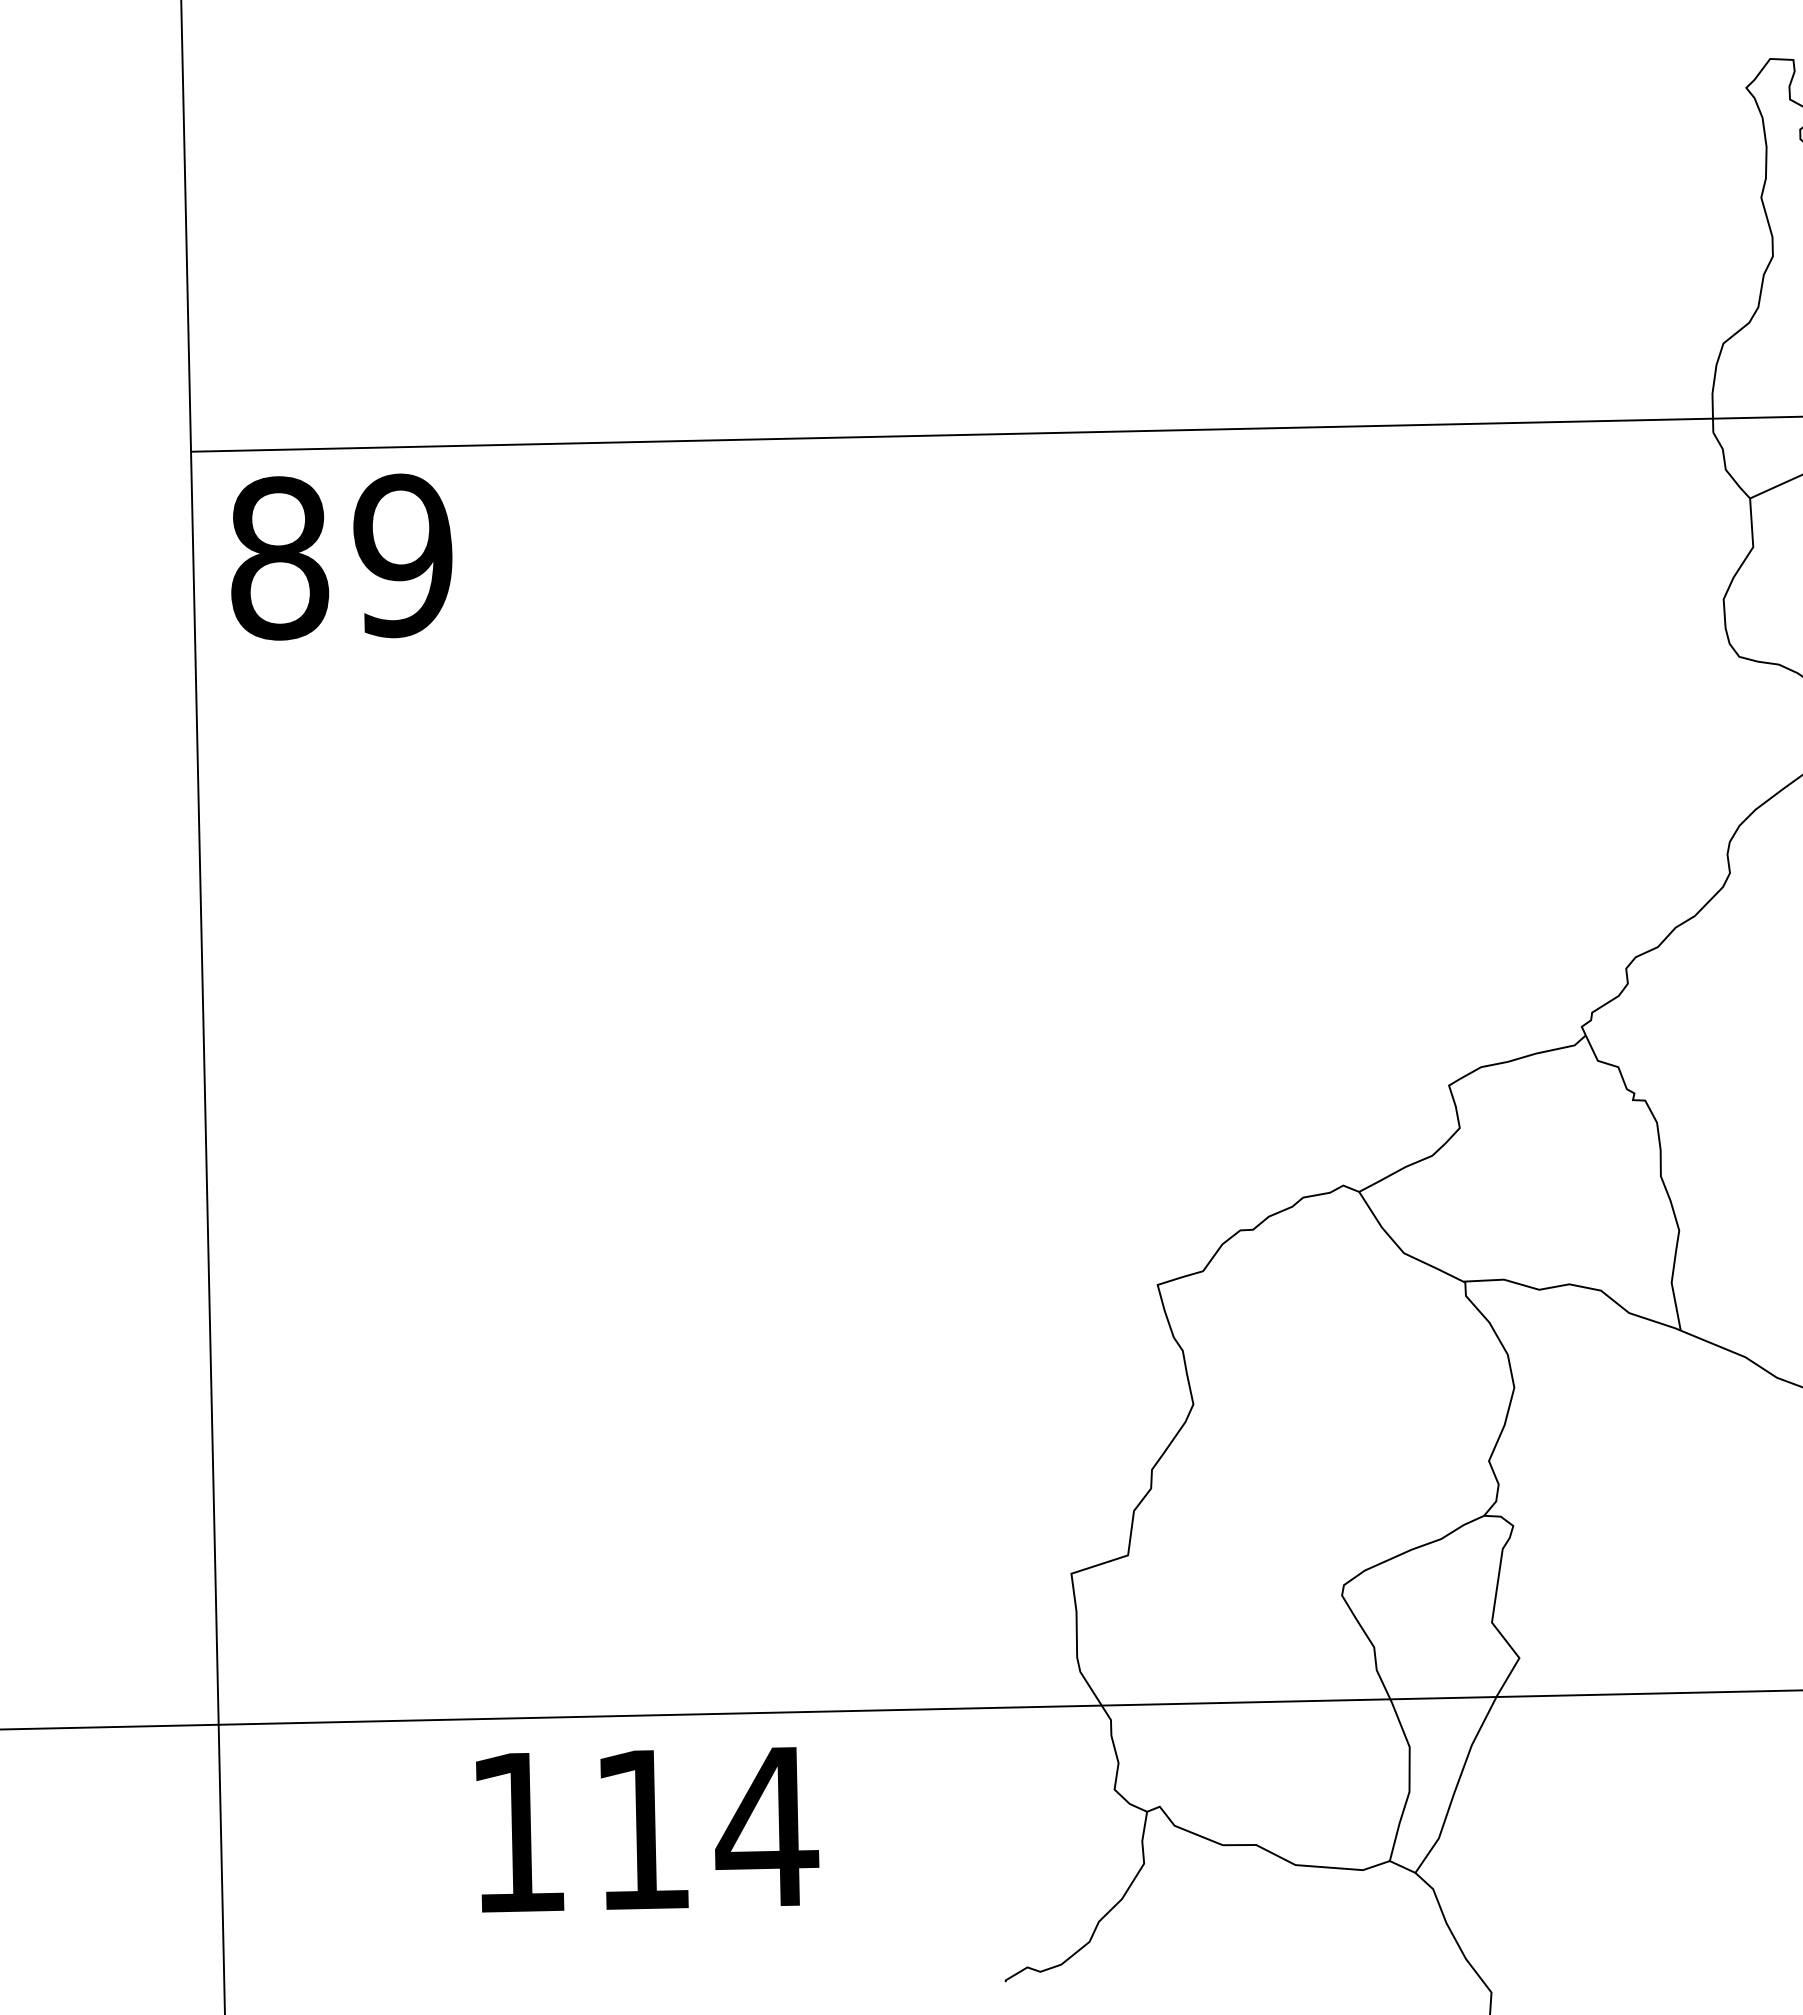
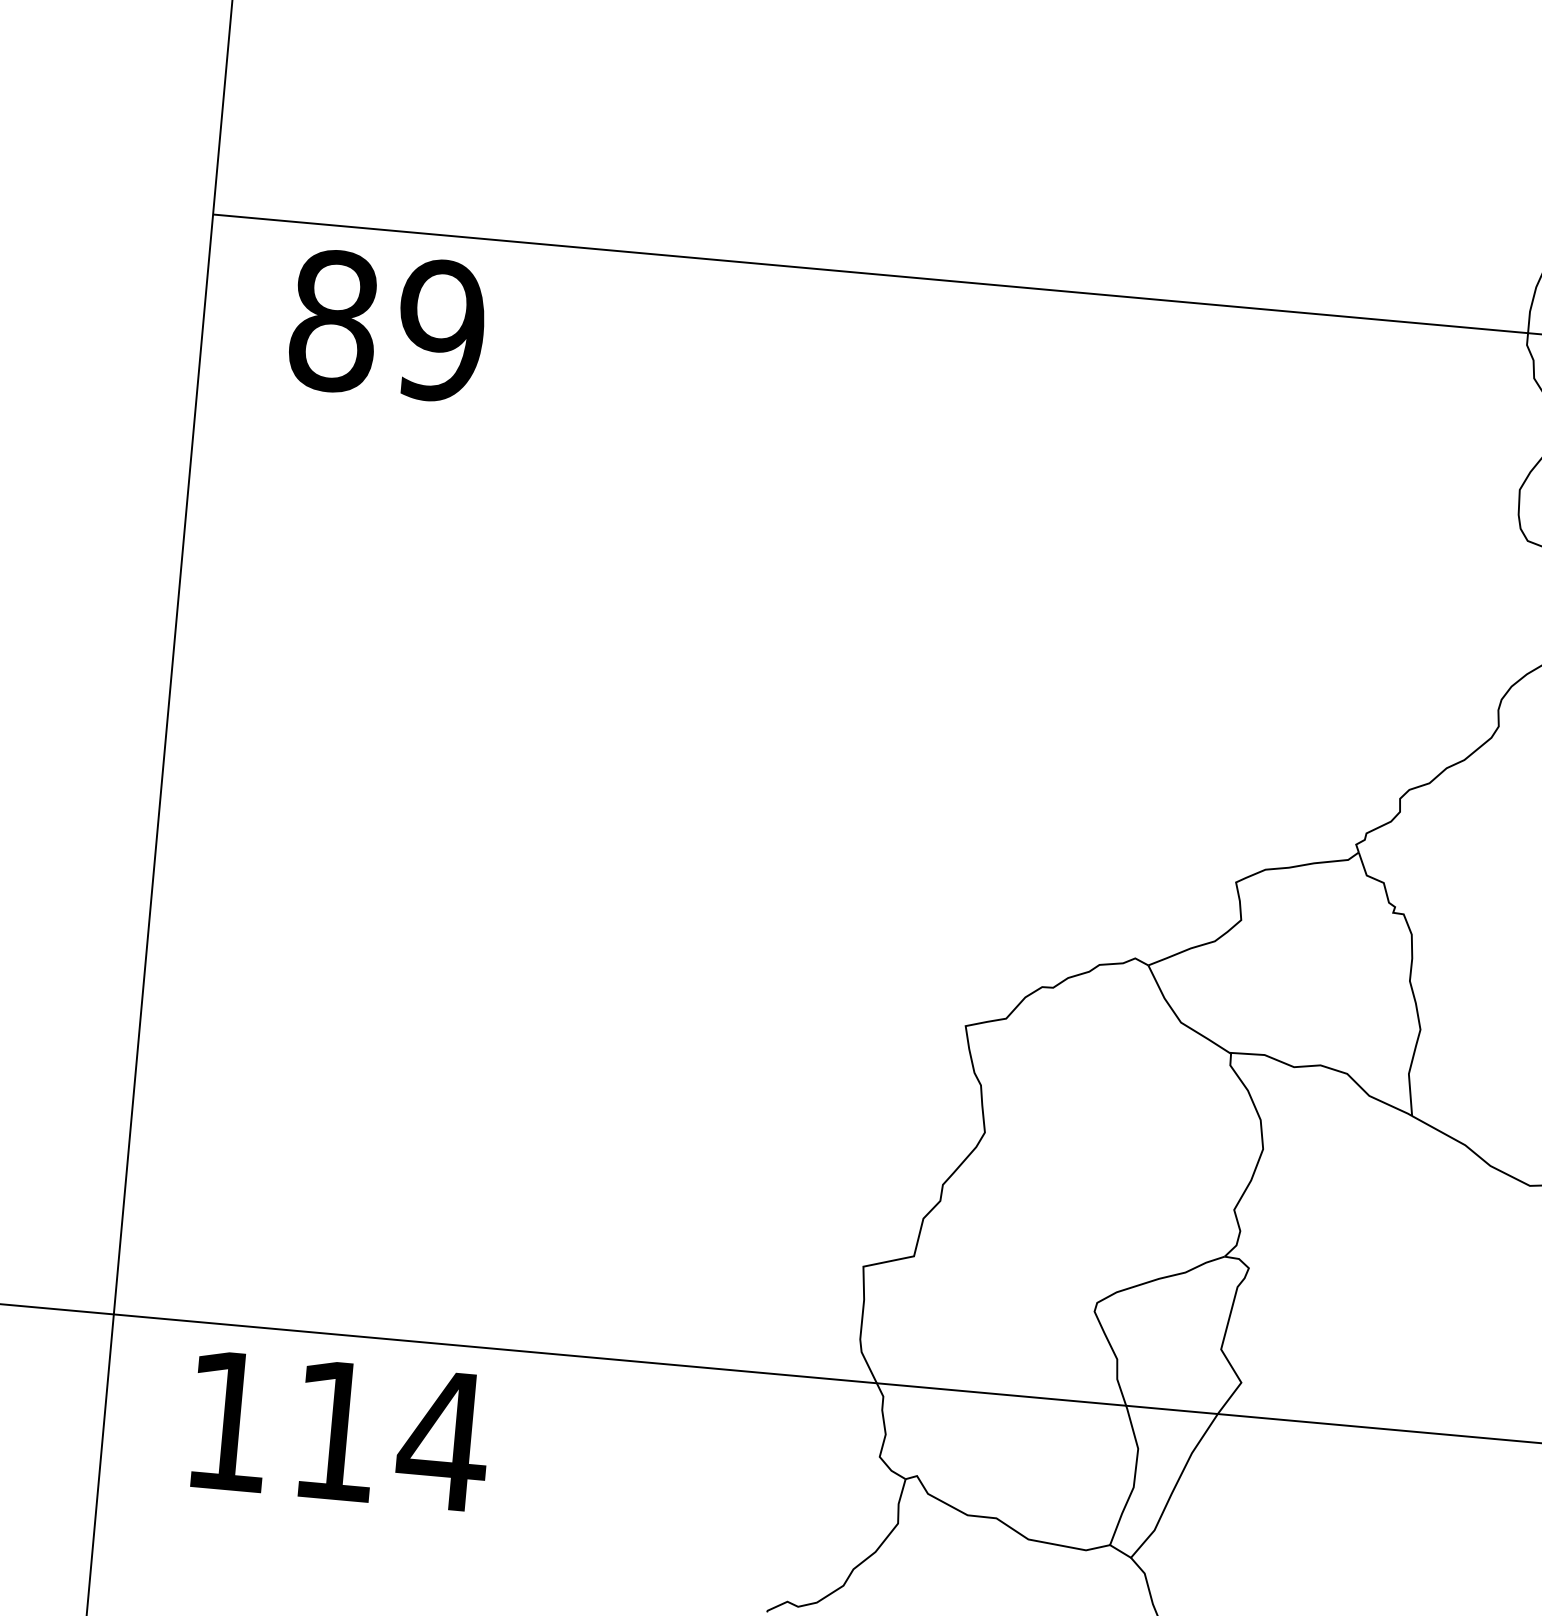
text: (341, 556) -> (387, 325), moved
text: (647, 1829) -> (340, 1431), moved

